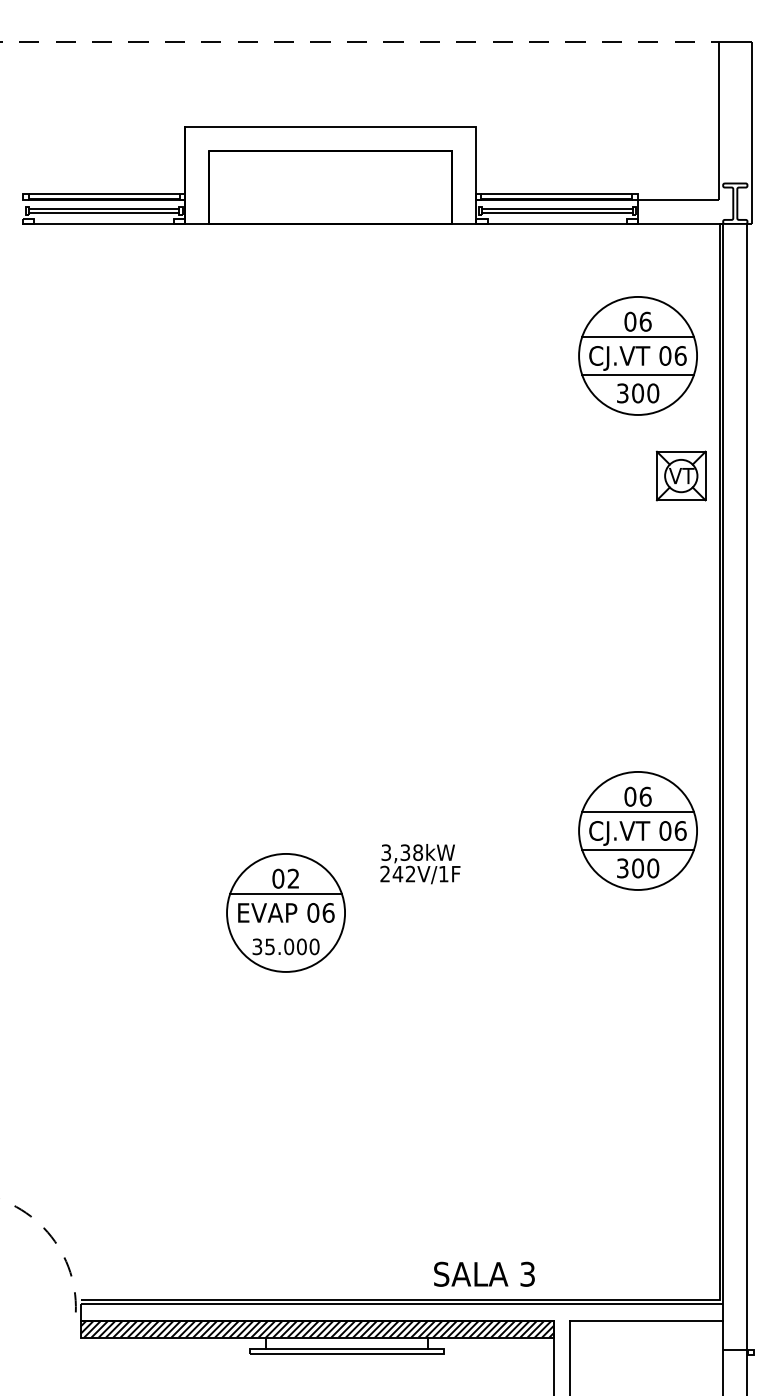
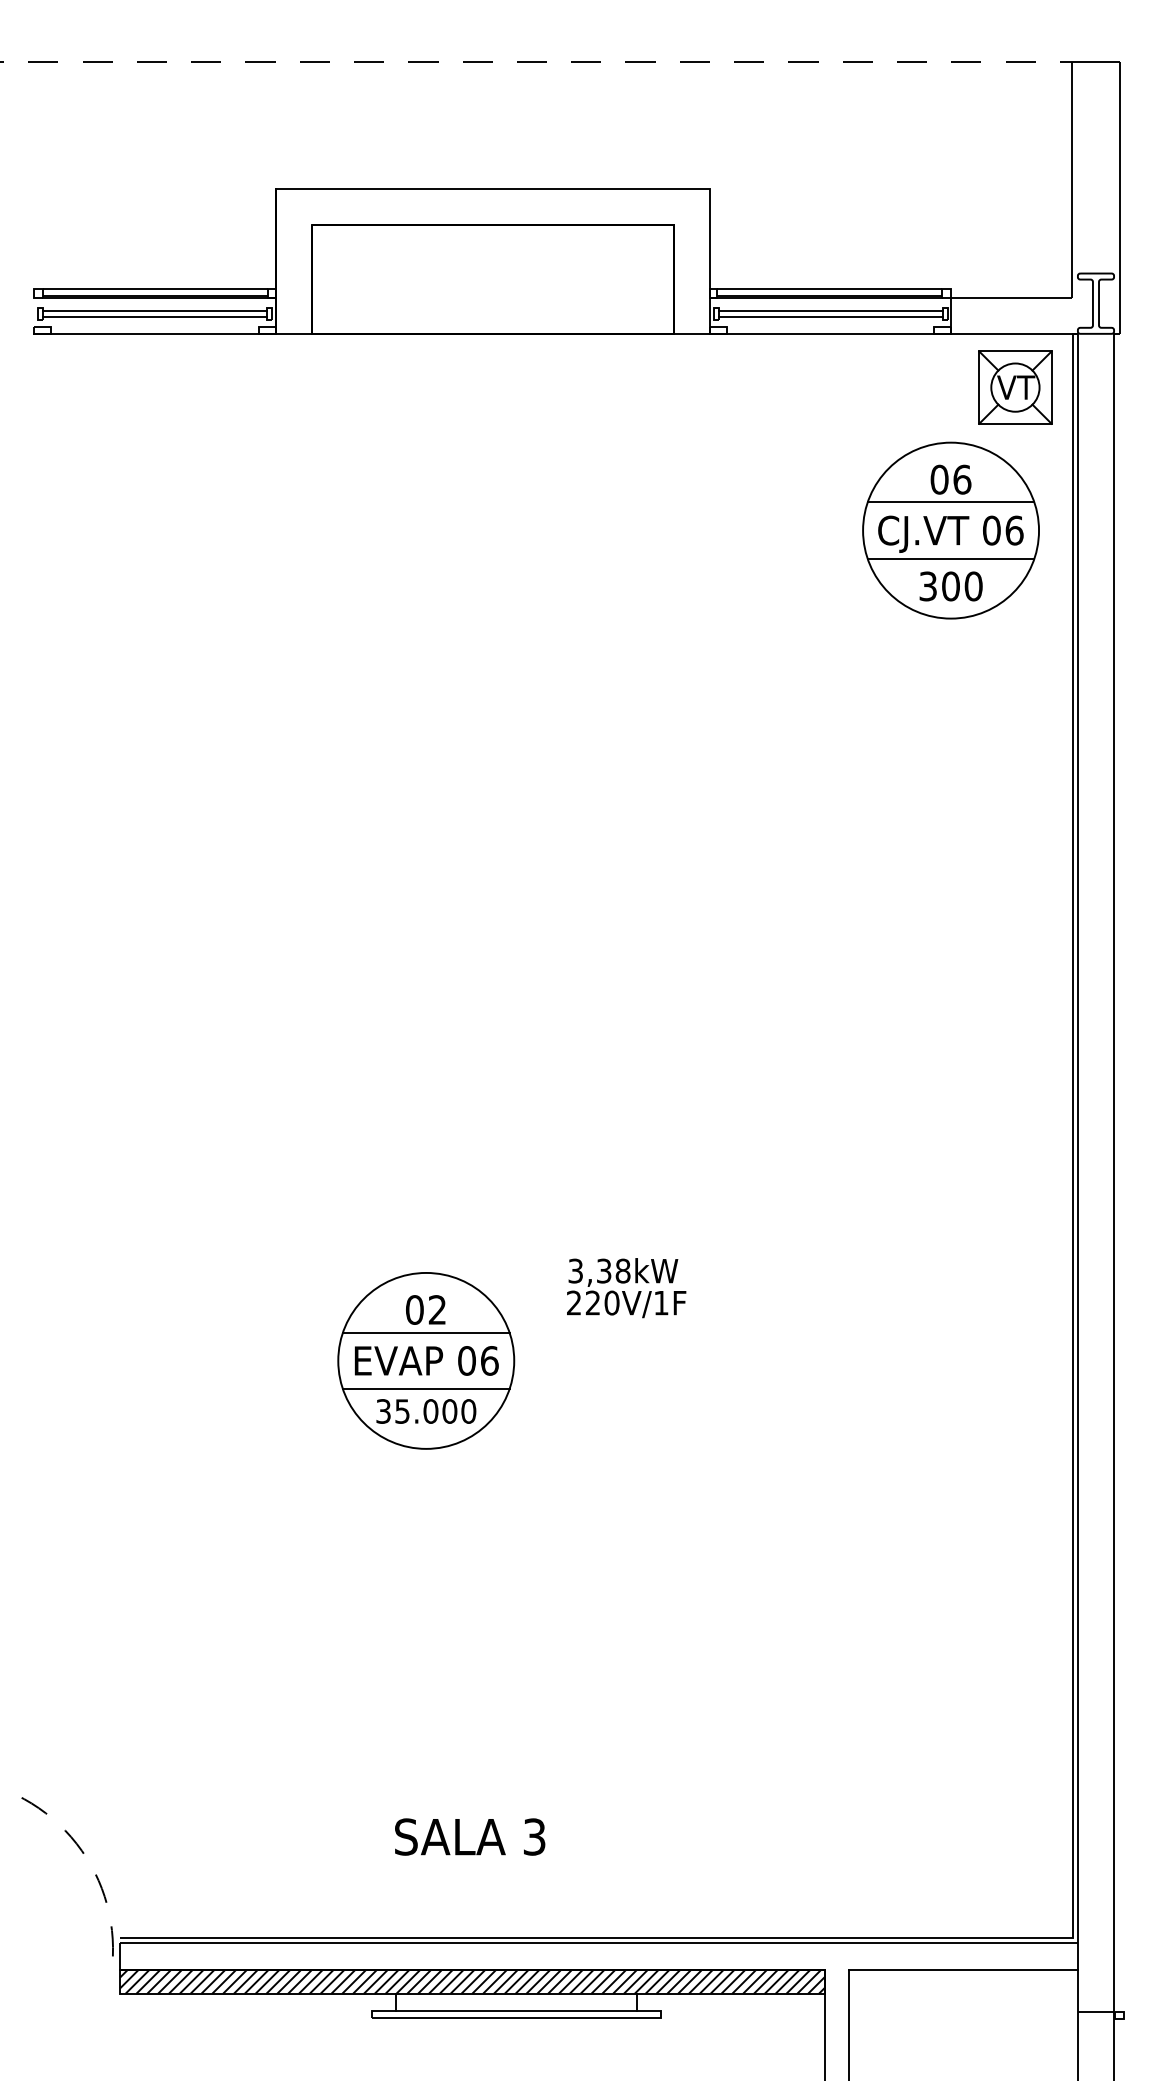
part: (680, 475) -> (1014, 386), moved
part: (637, 830) -> (950, 1238), removed
text: (403, 873) -> (601, 1302), 242V/1F -> 220V/1F
line: (285, 931) -> (425, 1388), added
text: (484, 1273) -> (470, 1835), moved

